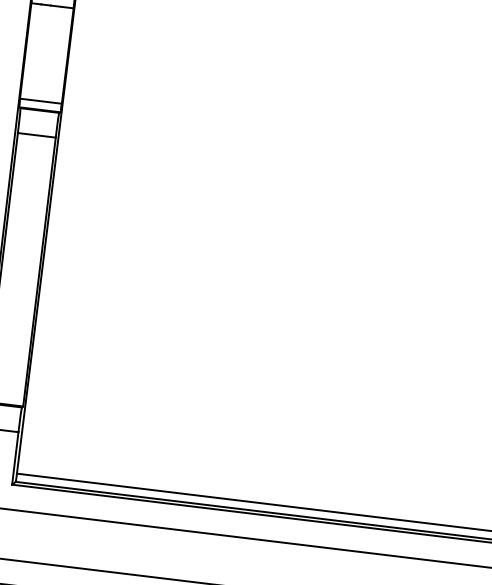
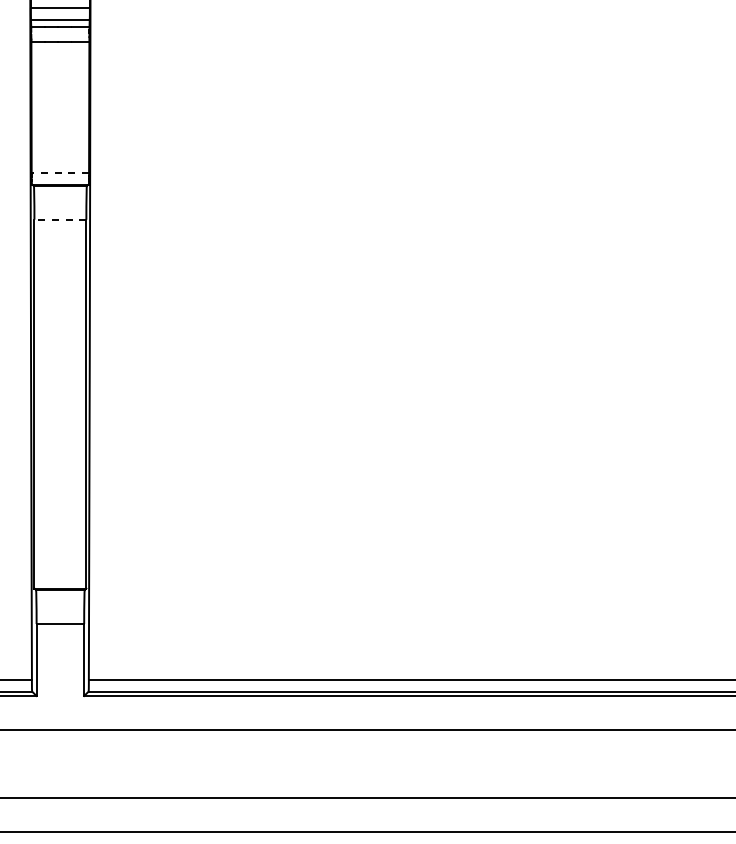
line: (41, 100) -> (60, 172), solid -> dashed
line: (36, 135) -> (60, 219), solid -> dashed

